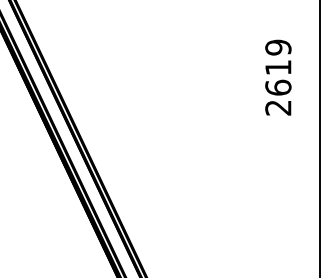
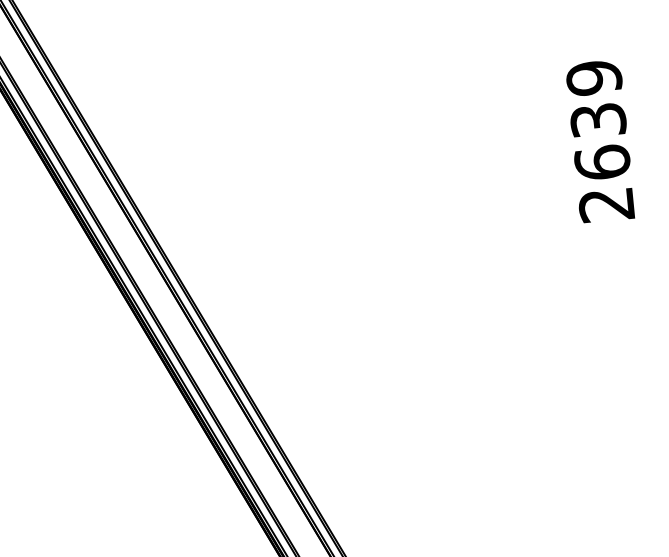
text: (278, 67) -> (598, 119), 2619 -> 2639

